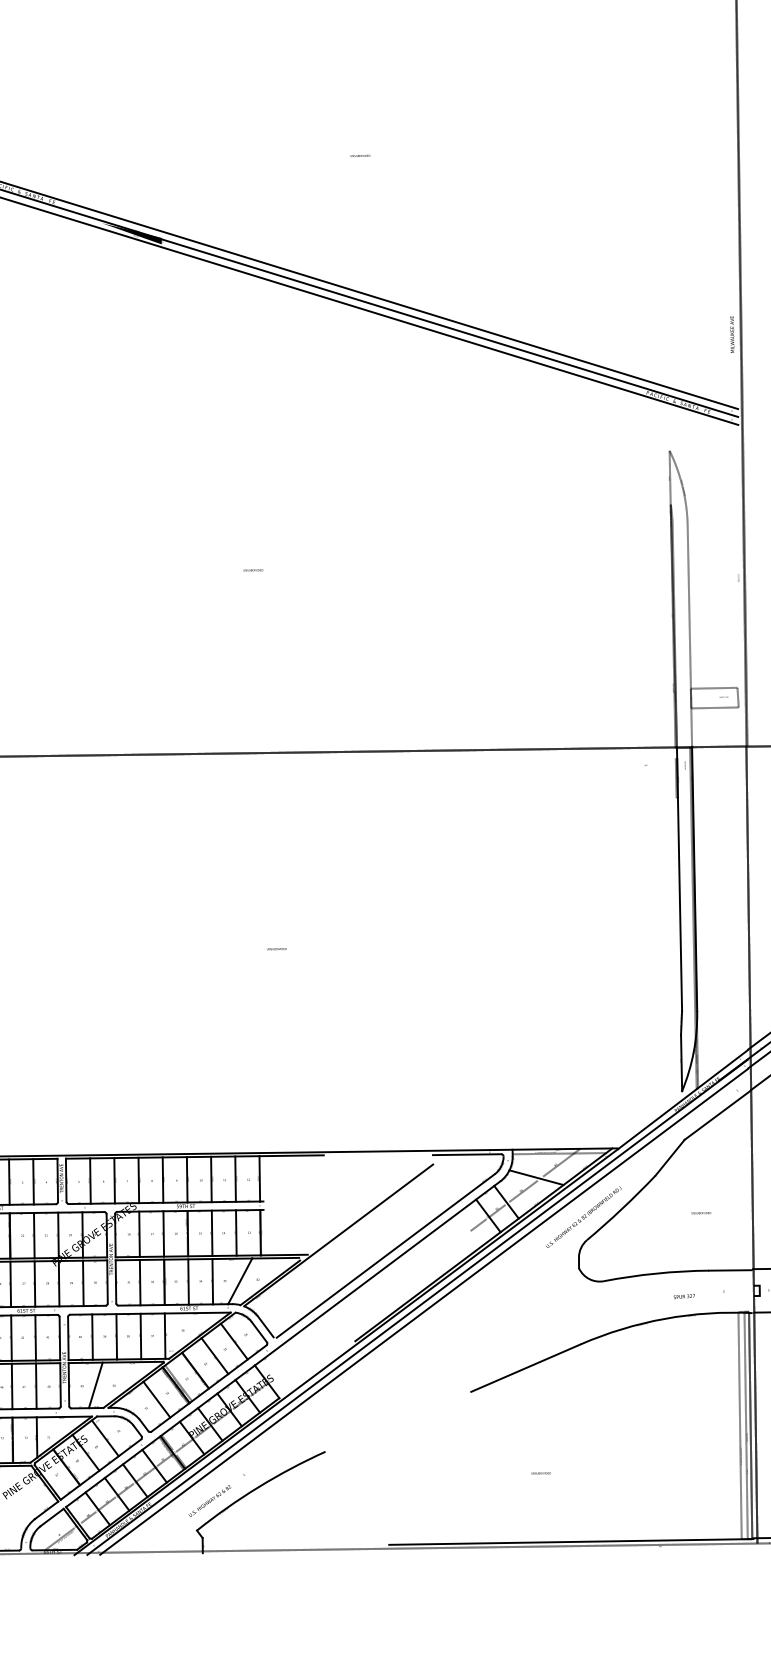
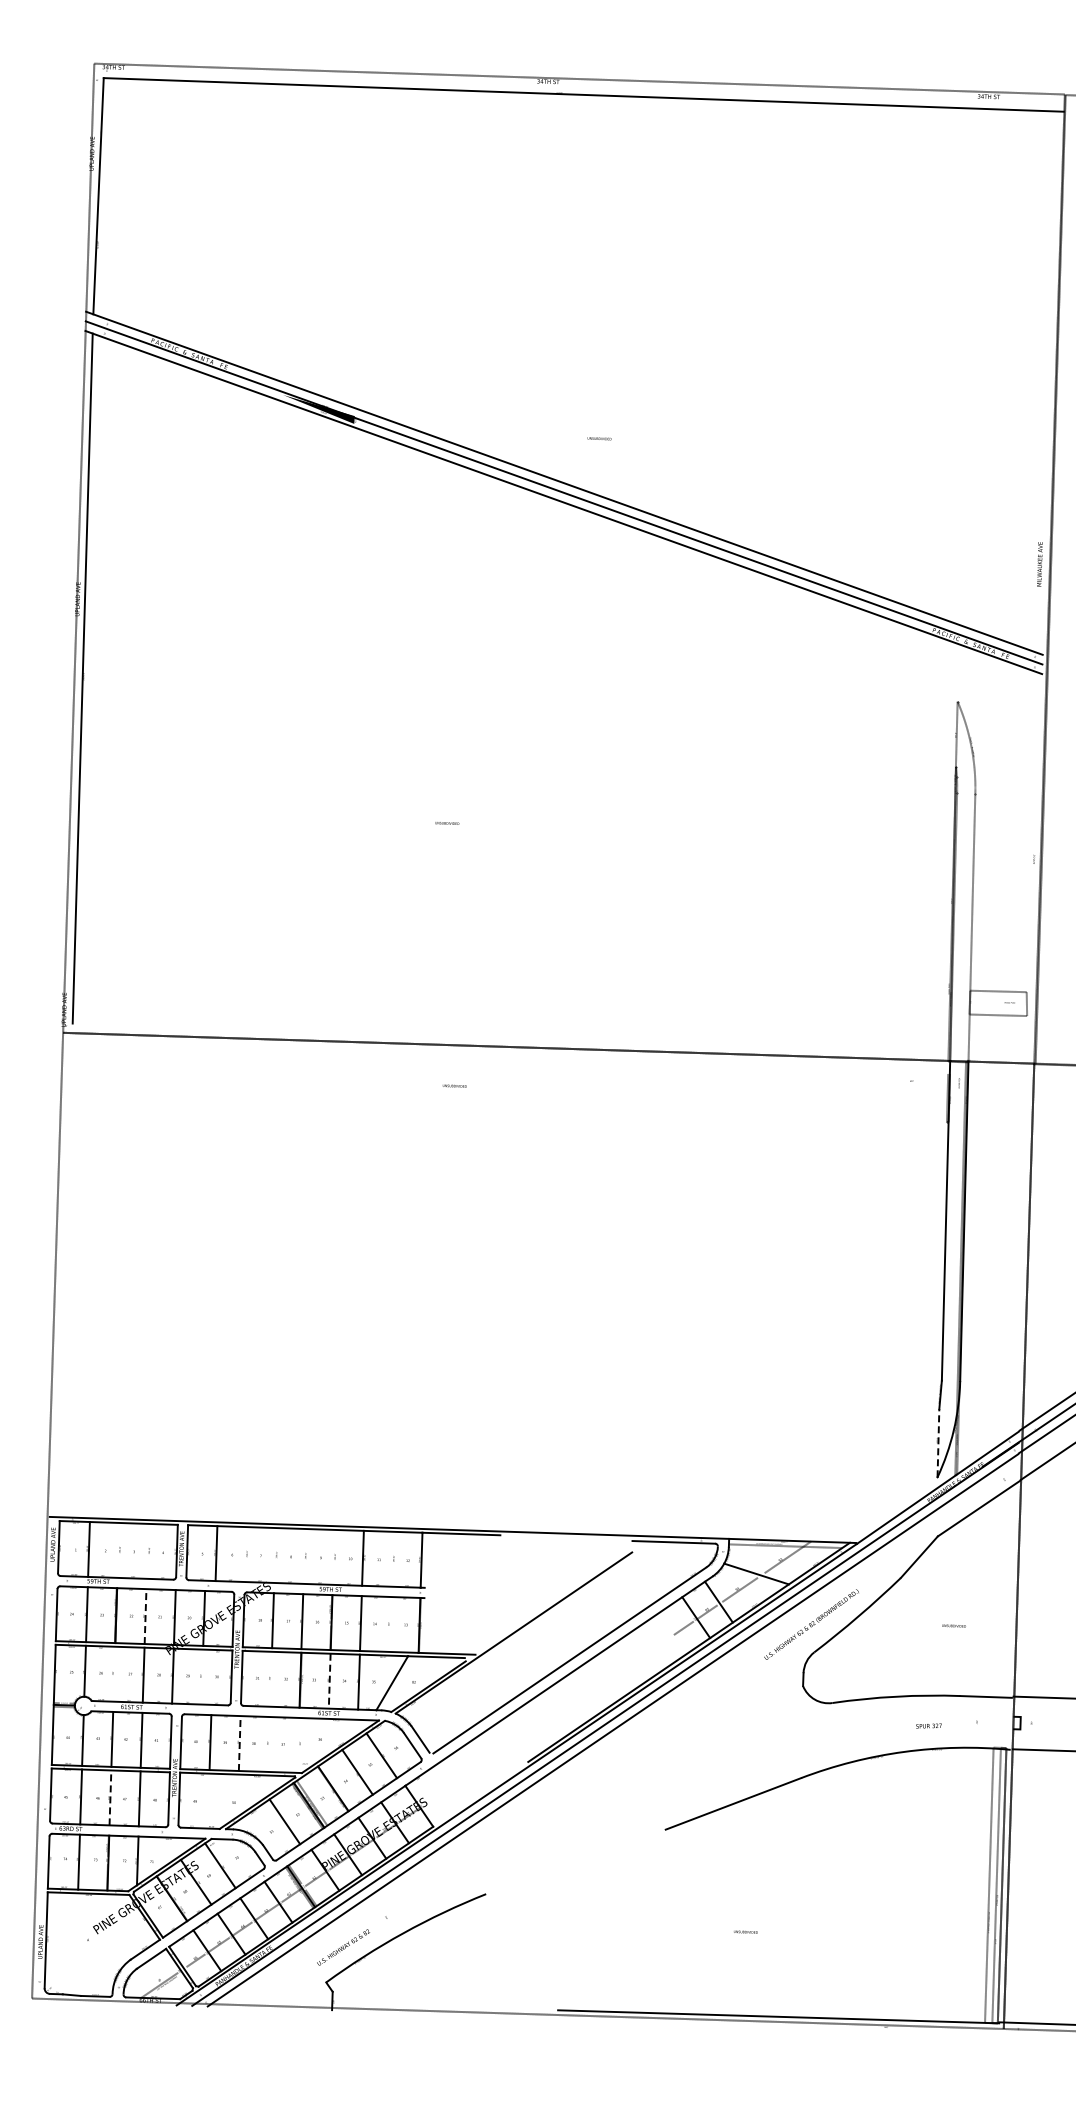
text: (360, 155) -> (599, 438), moved
text: (276, 948) -> (454, 1085), moved
line: (681, 1062) -> (938, 1442), solid -> dashed
line: (235, 1178) -> (392, 1558), removed
line: (163, 1179) -> (304, 1555), removed
line: (187, 1179) -> (333, 1556), removed
line: (114, 1180) -> (245, 1554), removed
line: (138, 1180) -> (274, 1555), removed
line: (9, 1181) -> (118, 1549), removed
line: (33, 1181) -> (147, 1550), removed
line: (236, 1233) -> (390, 1624), removed
line: (34, 1235) -> (145, 1616), solid -> dashed
line: (140, 1281) -> (271, 1678), removed
line: (83, 1282) -> (202, 1676), removed
line: (188, 1282) -> (329, 1681), solid -> dashed
line: (10, 1283) -> (114, 1673), removed
line: (165, 1335) -> (298, 1744), removed
line: (116, 1336) -> (239, 1743), solid -> dashed
line: (140, 1336) -> (268, 1744), removed
line: (95, 1385) -> (211, 1801), removed
line: (12, 1386) -> (110, 1797), solid -> dashed

